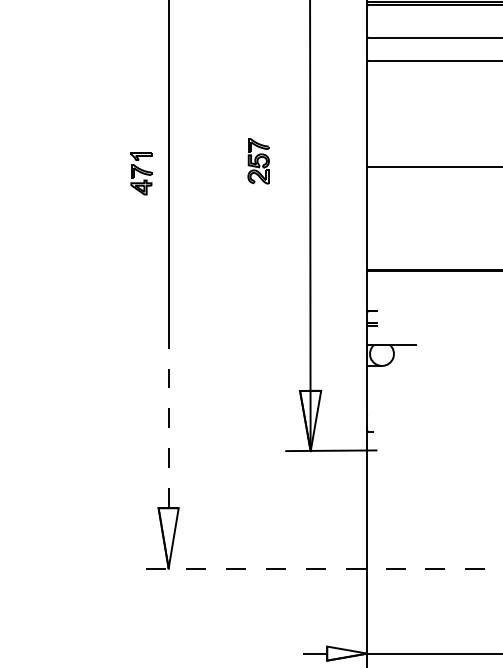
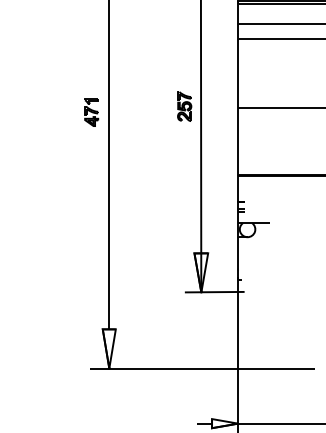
part: (258, 161) -> (184, 106), moved
line: (168, 417) -> (109, 270), dashed -> solid
line: (310, 568) -> (201, 368), dashed -> solid

